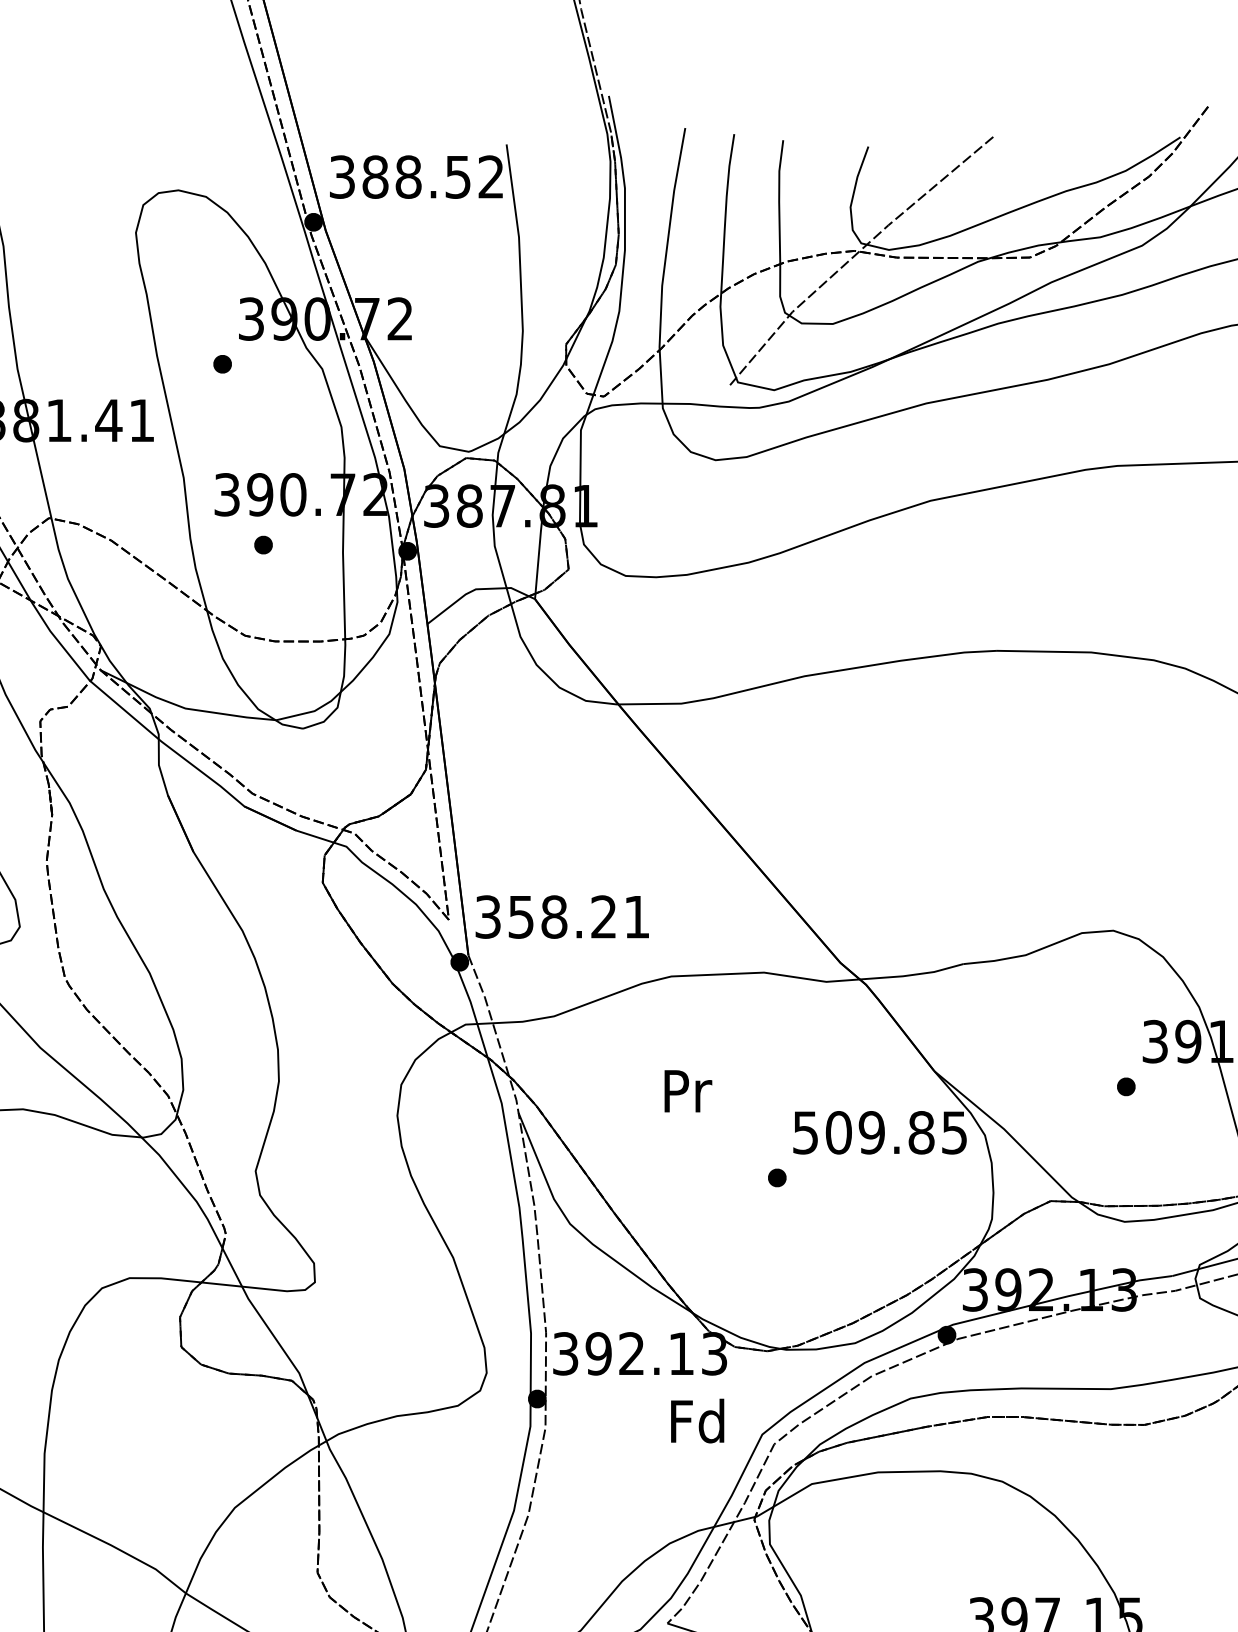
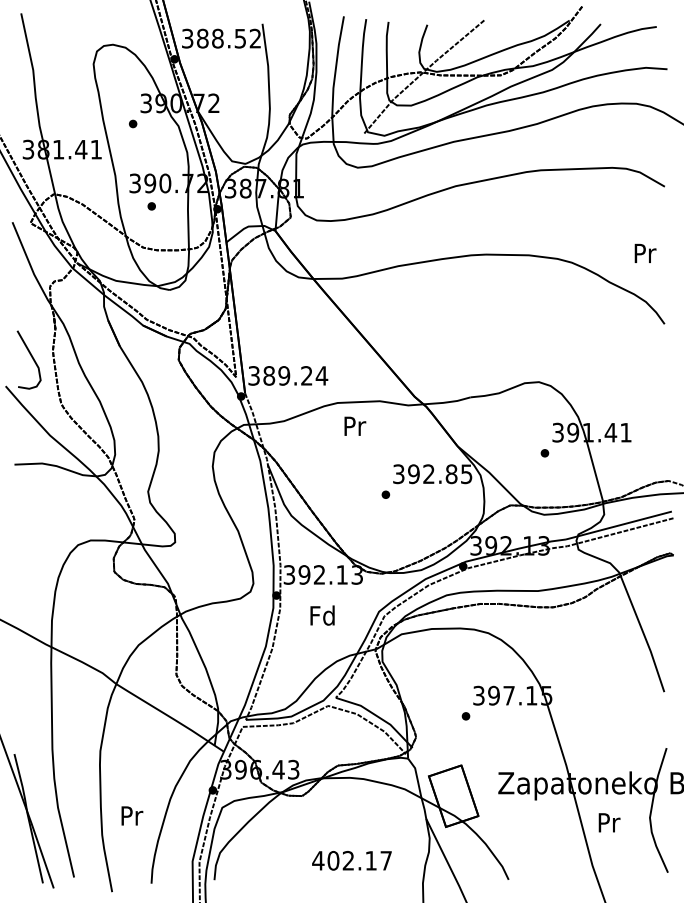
text: (578, 916) -> (295, 375), 358.21 -> 389.24
text: (688, 1089) -> (355, 425), moved
text: (837, 1133) -> (413, 474), 509.85 -> 392.85
text: (697, 1420) -> (322, 615), moved

